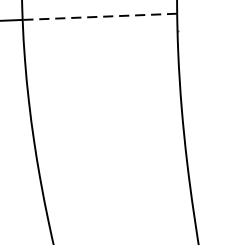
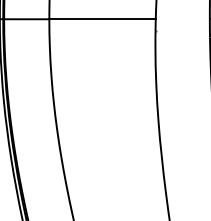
line: (99, 17) -> (102, 19), dashed -> solid

